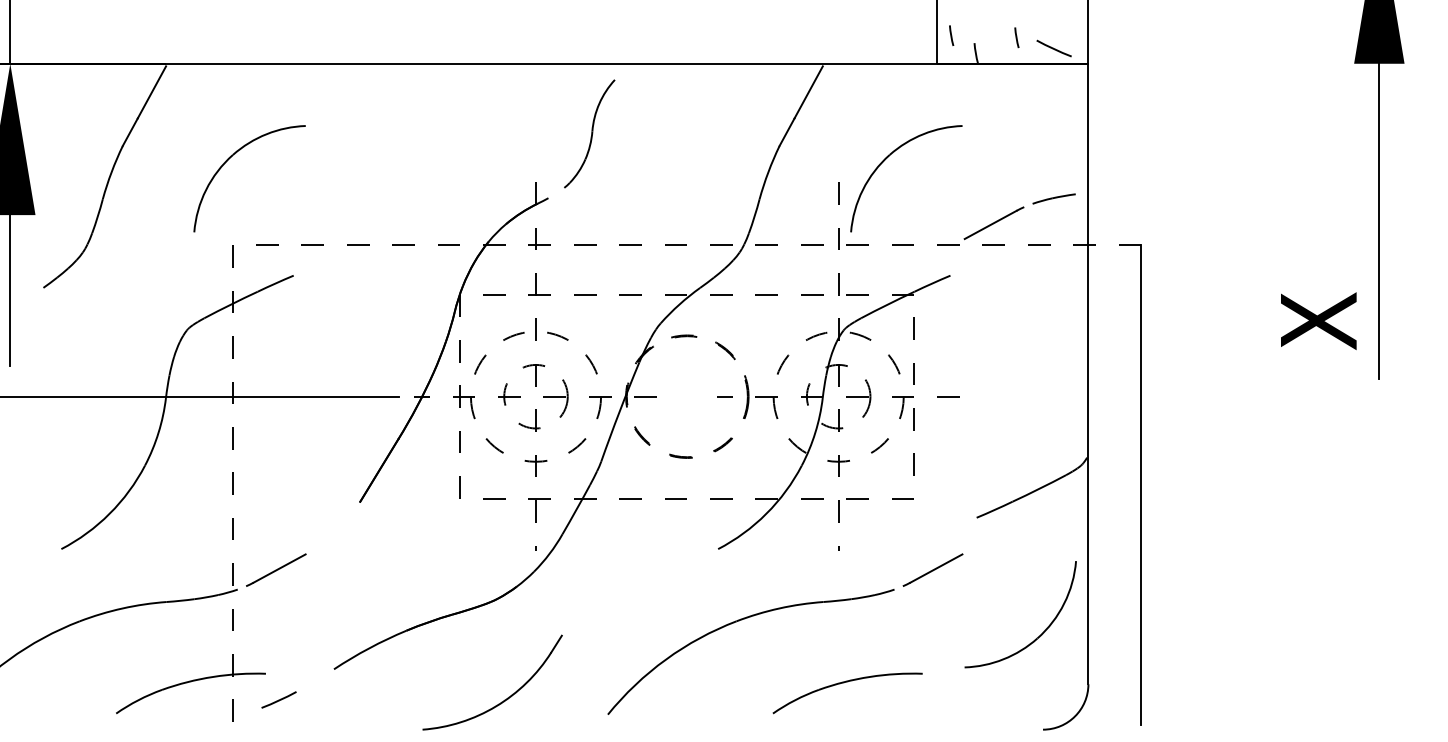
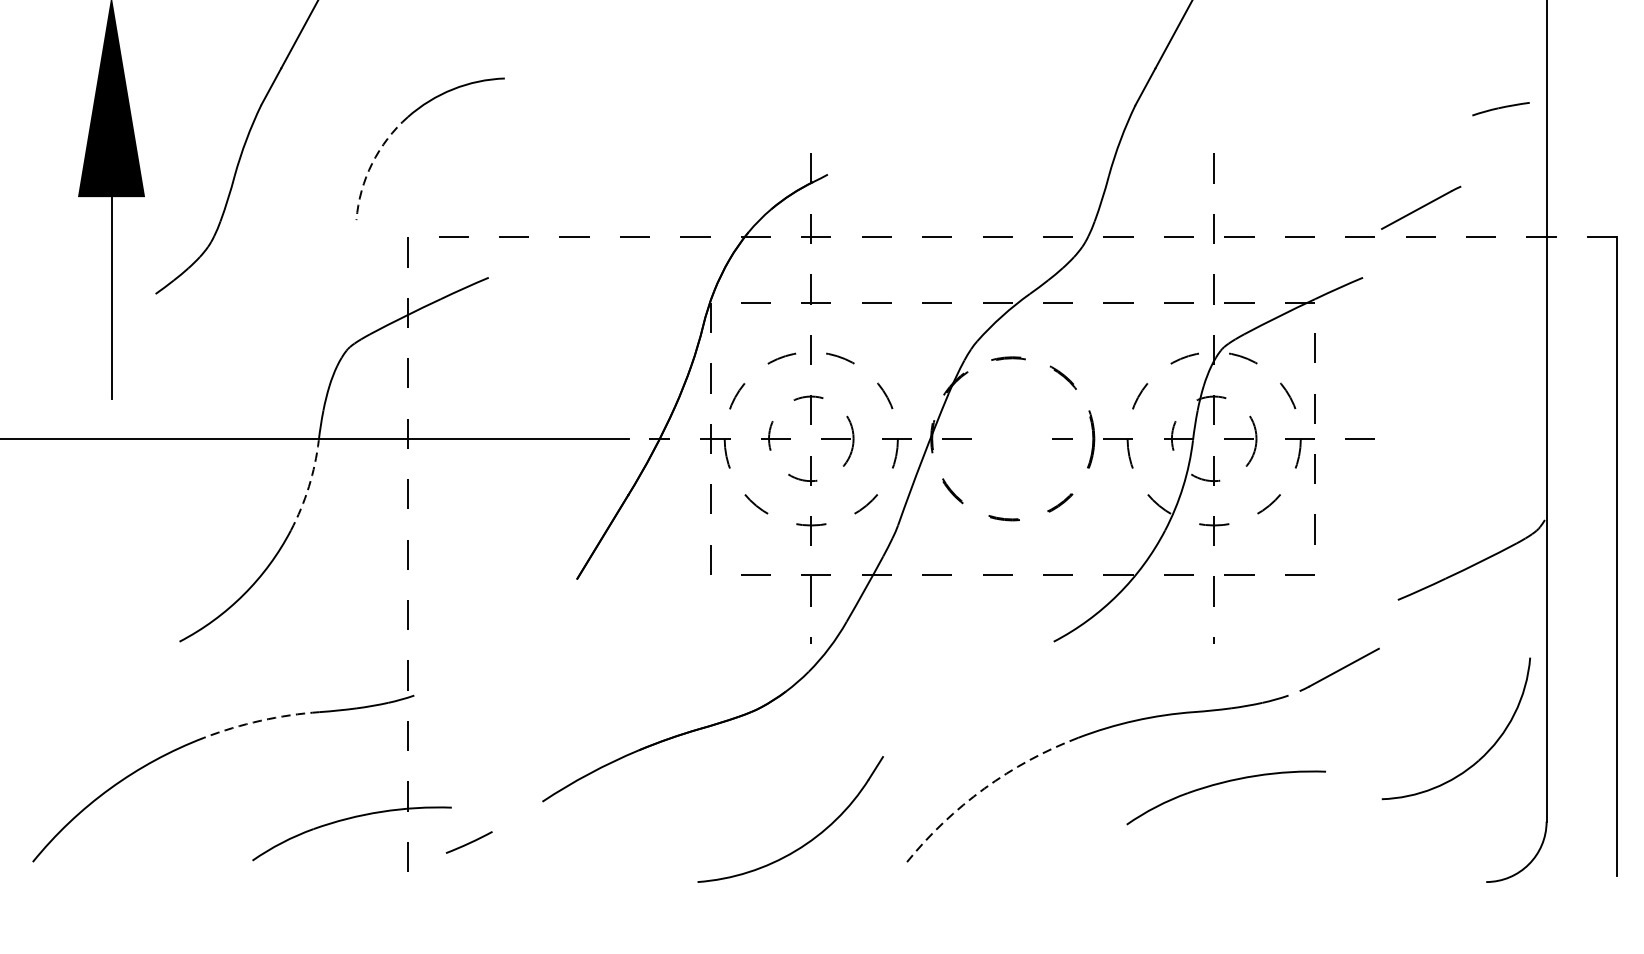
part: (589, 133) -> (882, 88), removed
part: (887, 158) -> (1279, 121), removed
arc: (206, 189) -> (372, 163), solid -> dashed
part: (1053, 198) -> (1500, 108), moved
arc: (158, 432) -> (308, 486), solid -> dashed
line: (276, 569) -> (465, 668), removed
arc: (122, 608) -> (260, 720), solid -> dashed
arc: (666, 659) -> (985, 788), solid -> dashed
part: (844, 683) -> (1221, 784), moved
part: (504, 699) -> (806, 841), moved

